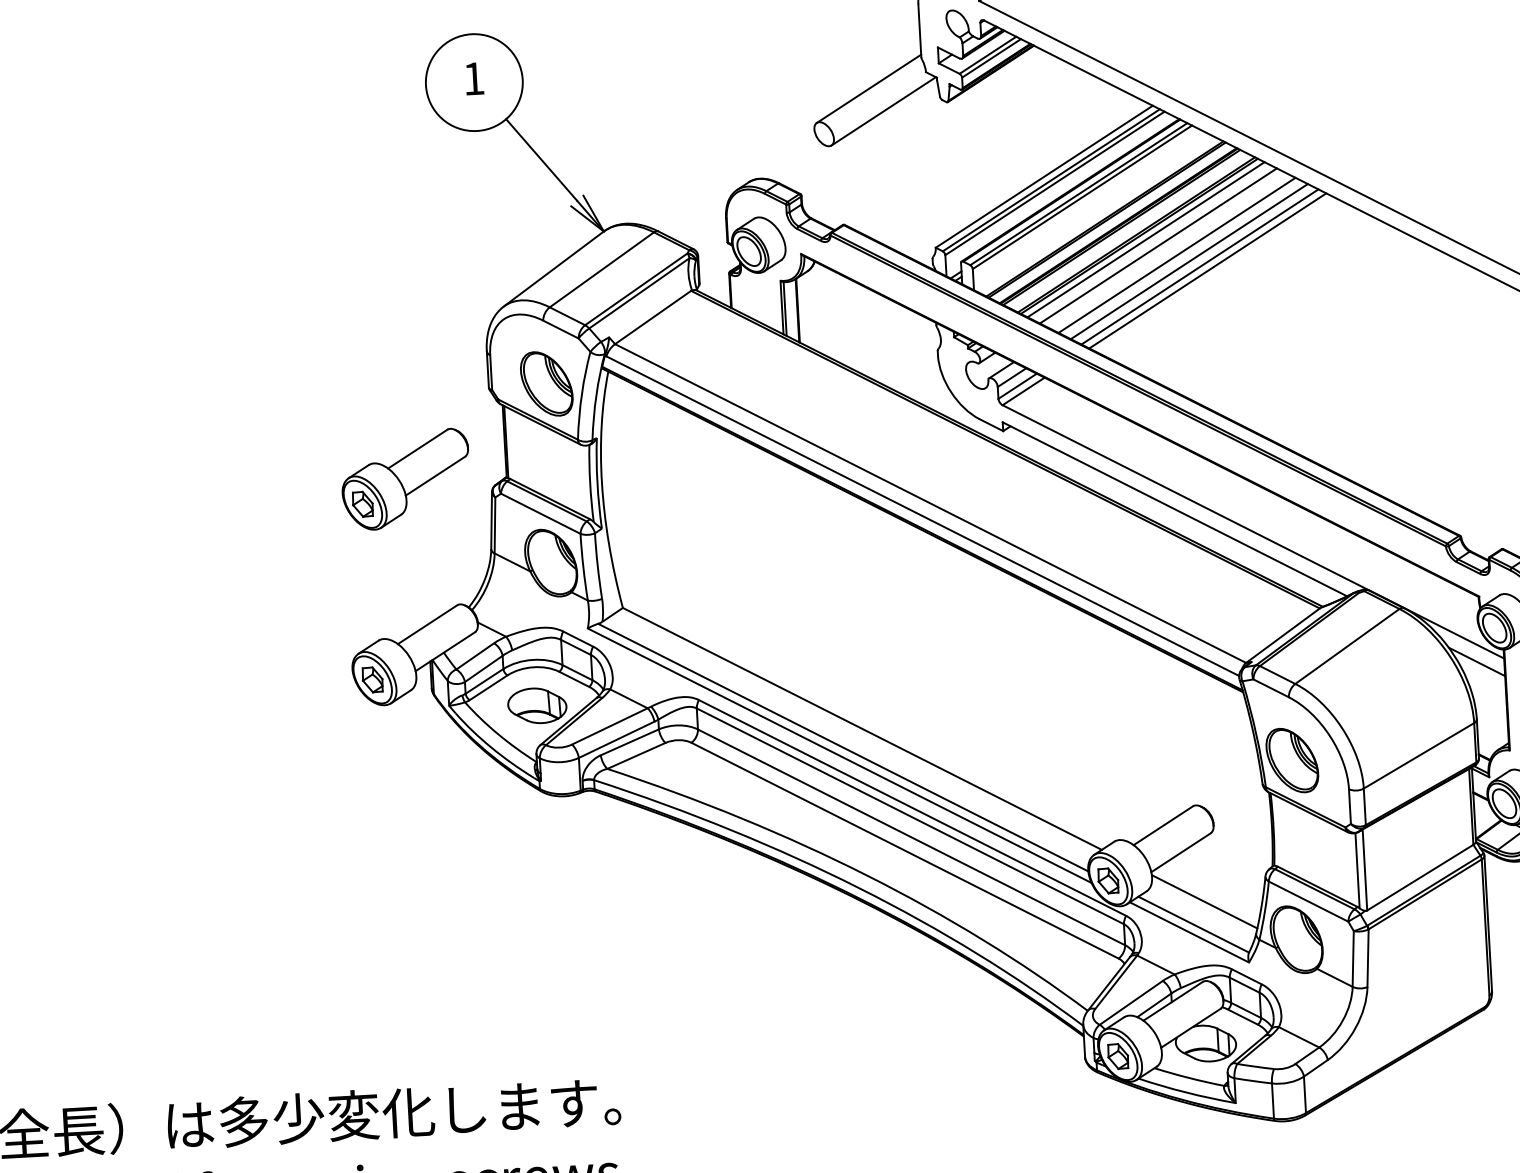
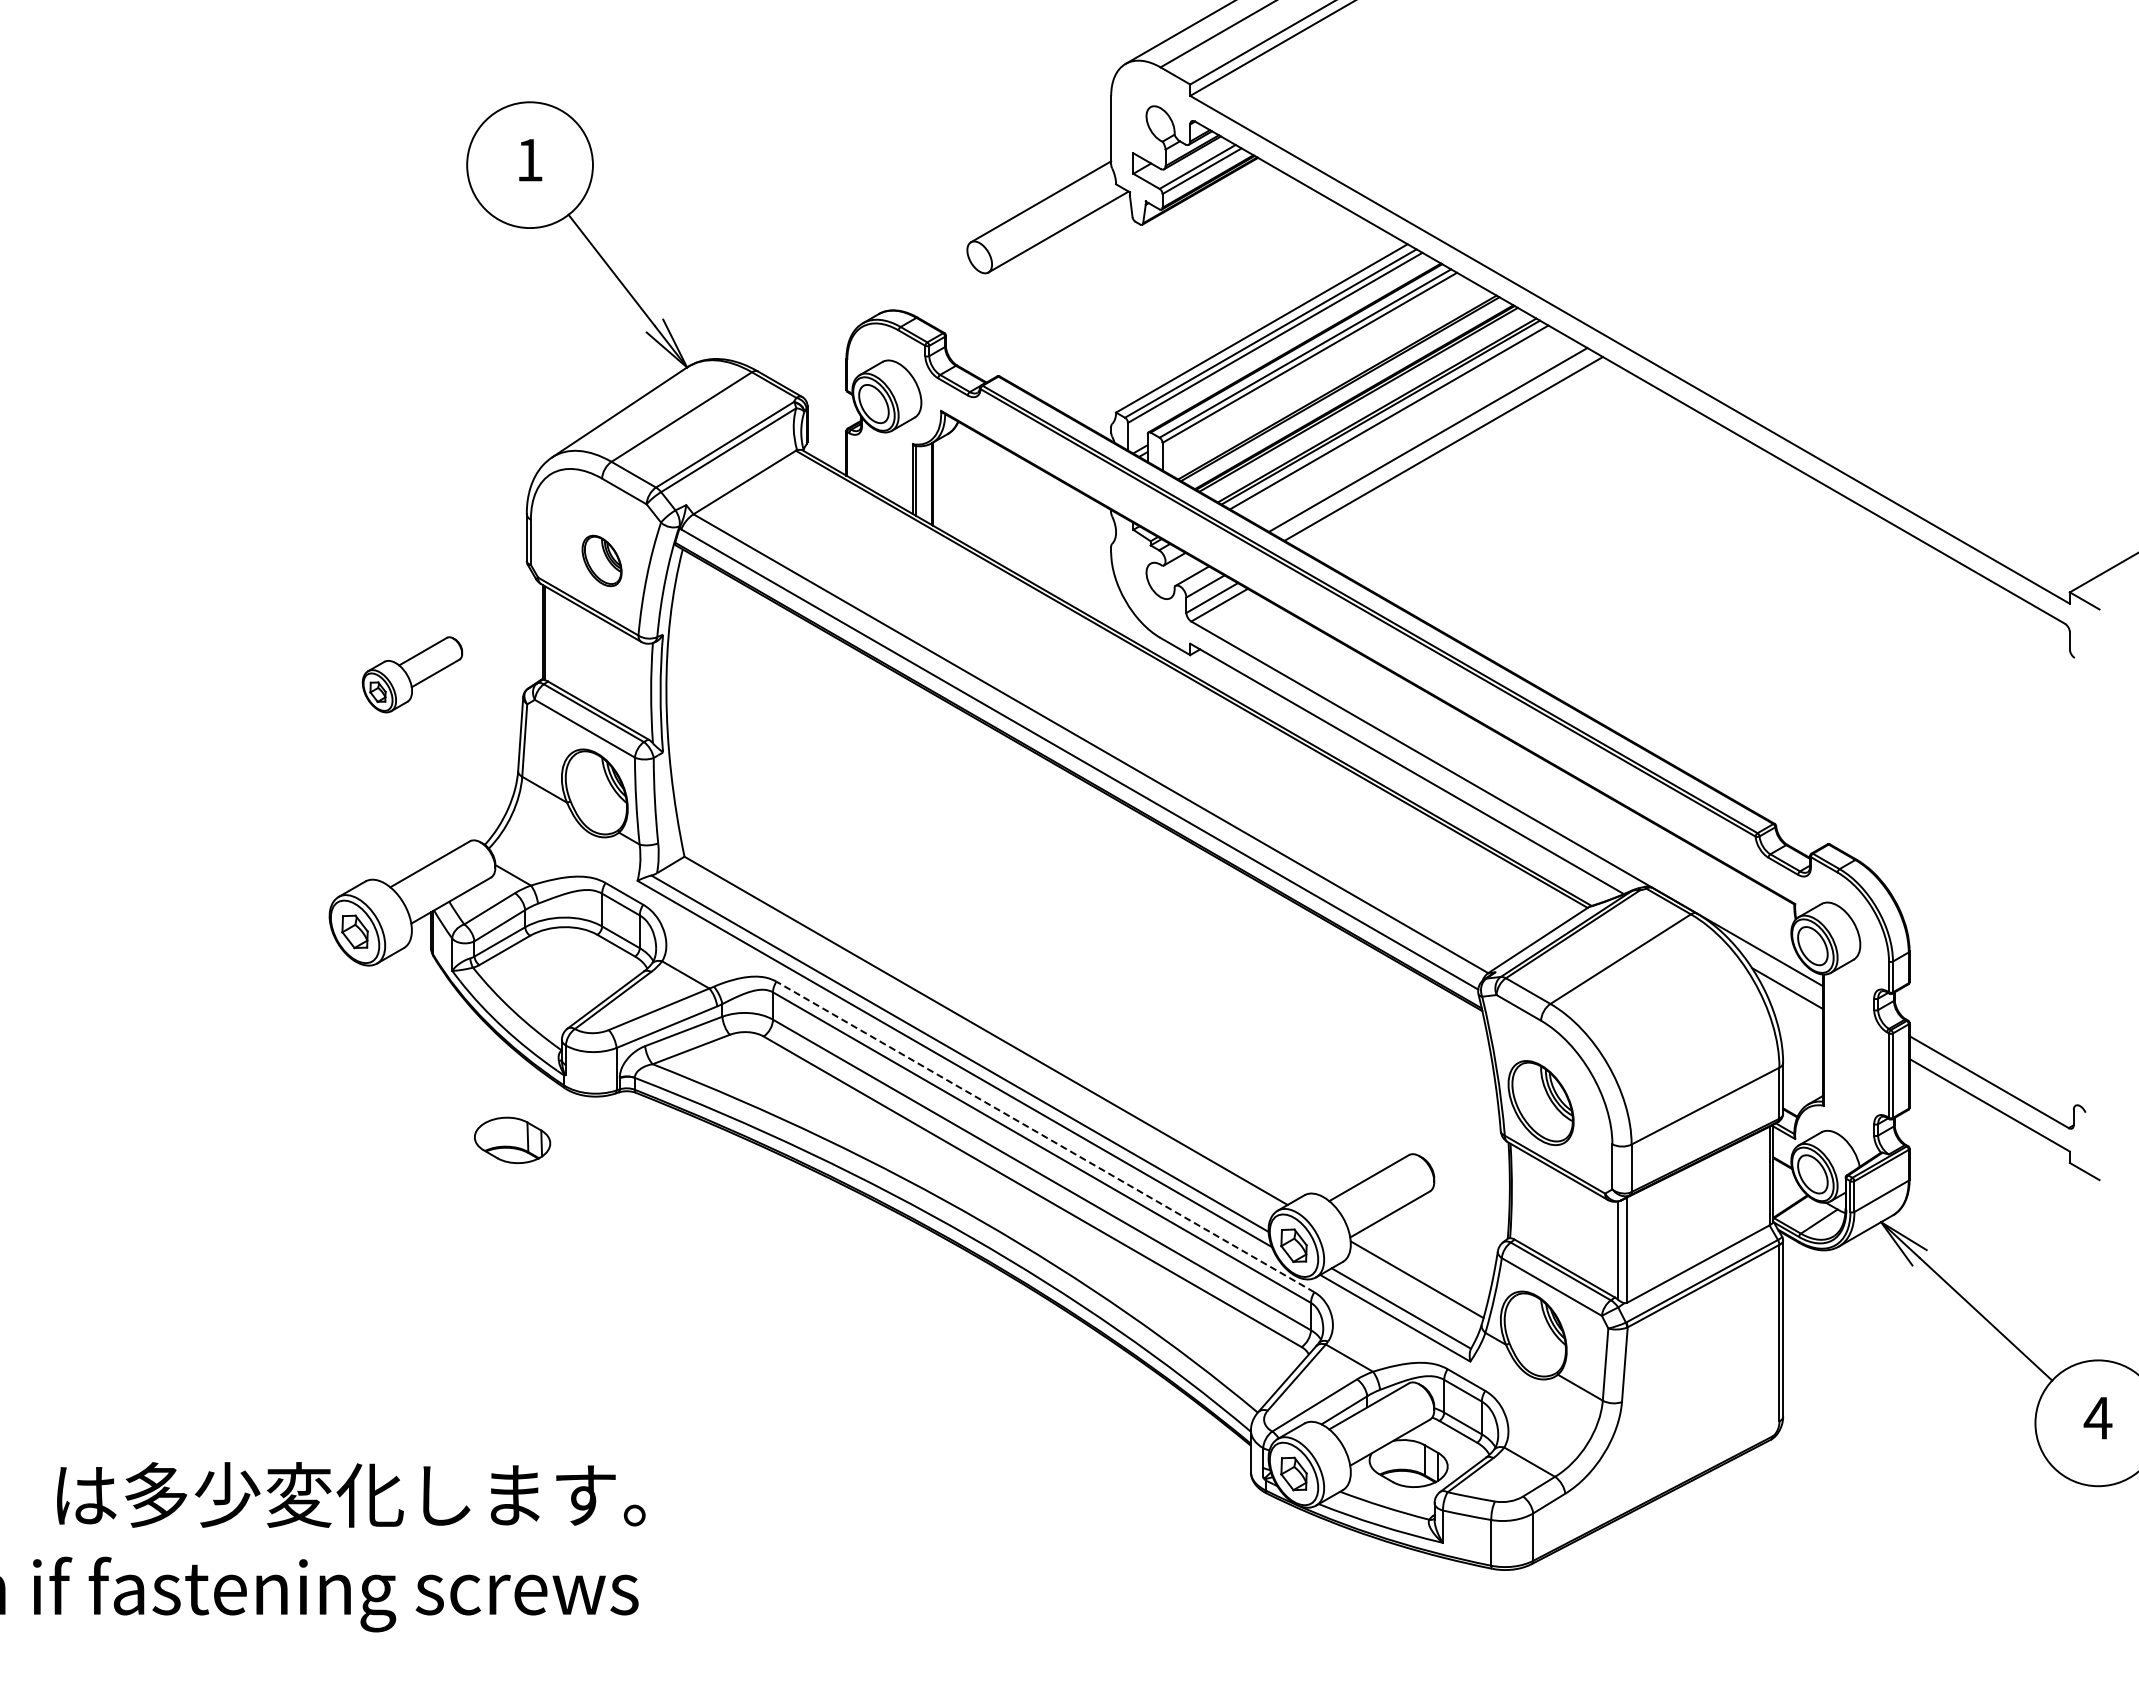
line: (1158, 246) -> (1404, 426), removed
line: (1199, 266) -> (1456, 456), removed
line: (1207, 271) -> (1466, 462), removed
part: (546, 383) -> (601, 560), size x0.6
part: (405, 479) -> (412, 674), size x0.6
part: (537, 705) -> (512, 1140), moved
line: (912, 807) -> (1045, 1136), solid -> dashed

